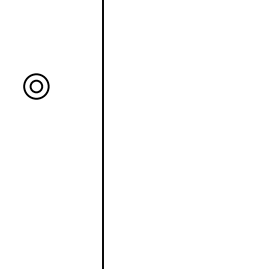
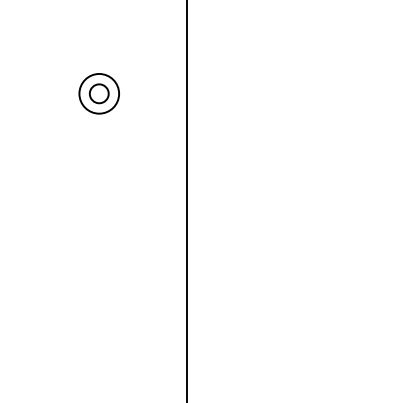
part: (36, 86) -> (99, 93), moved

